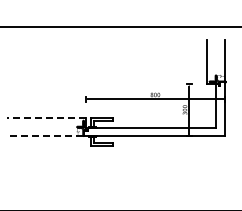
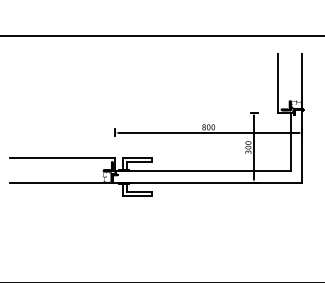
line: (45, 117) -> (61, 157), dashed -> solid
line: (44, 136) -> (59, 183), dashed -> solid

